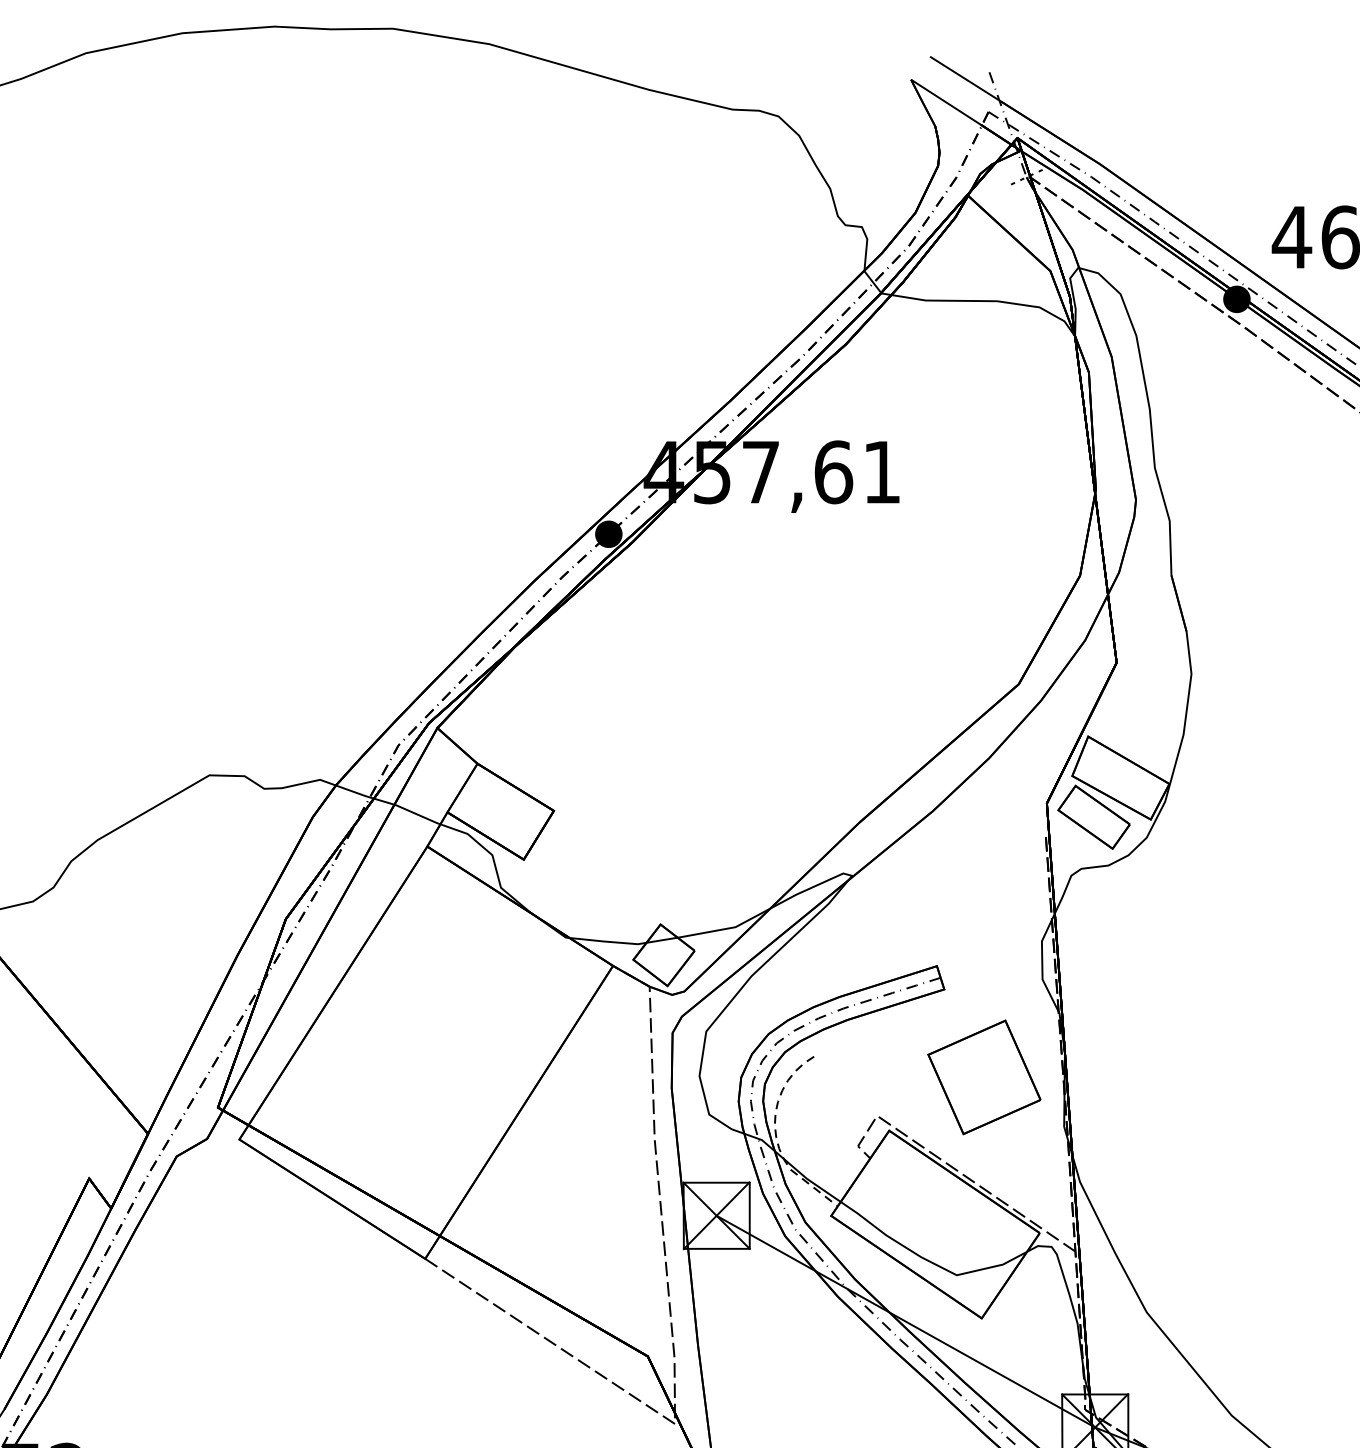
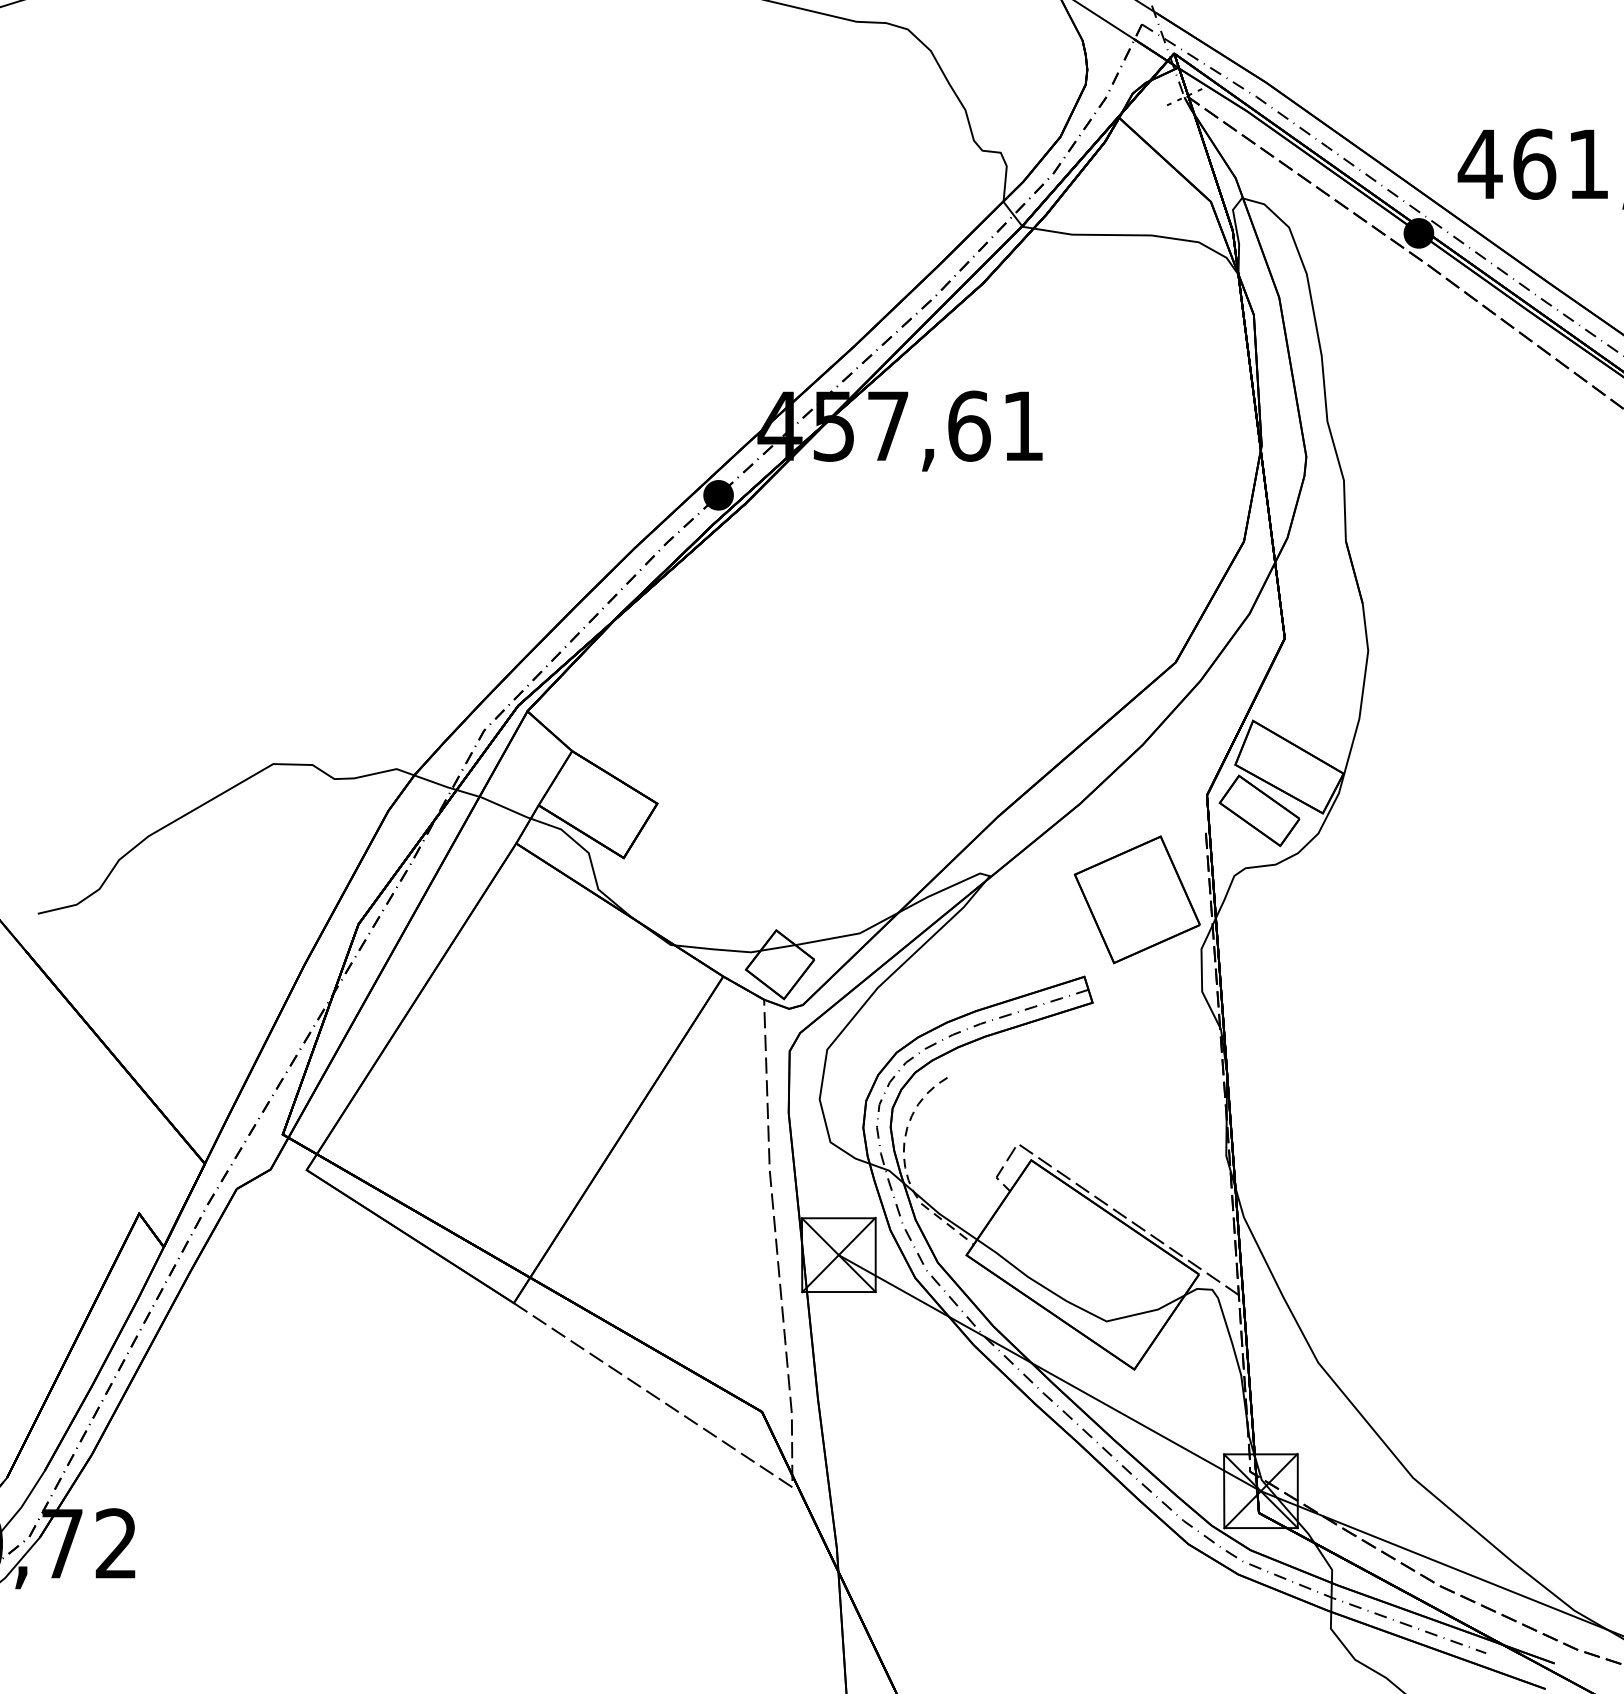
part: (983, 1077) -> (1136, 899), moved

